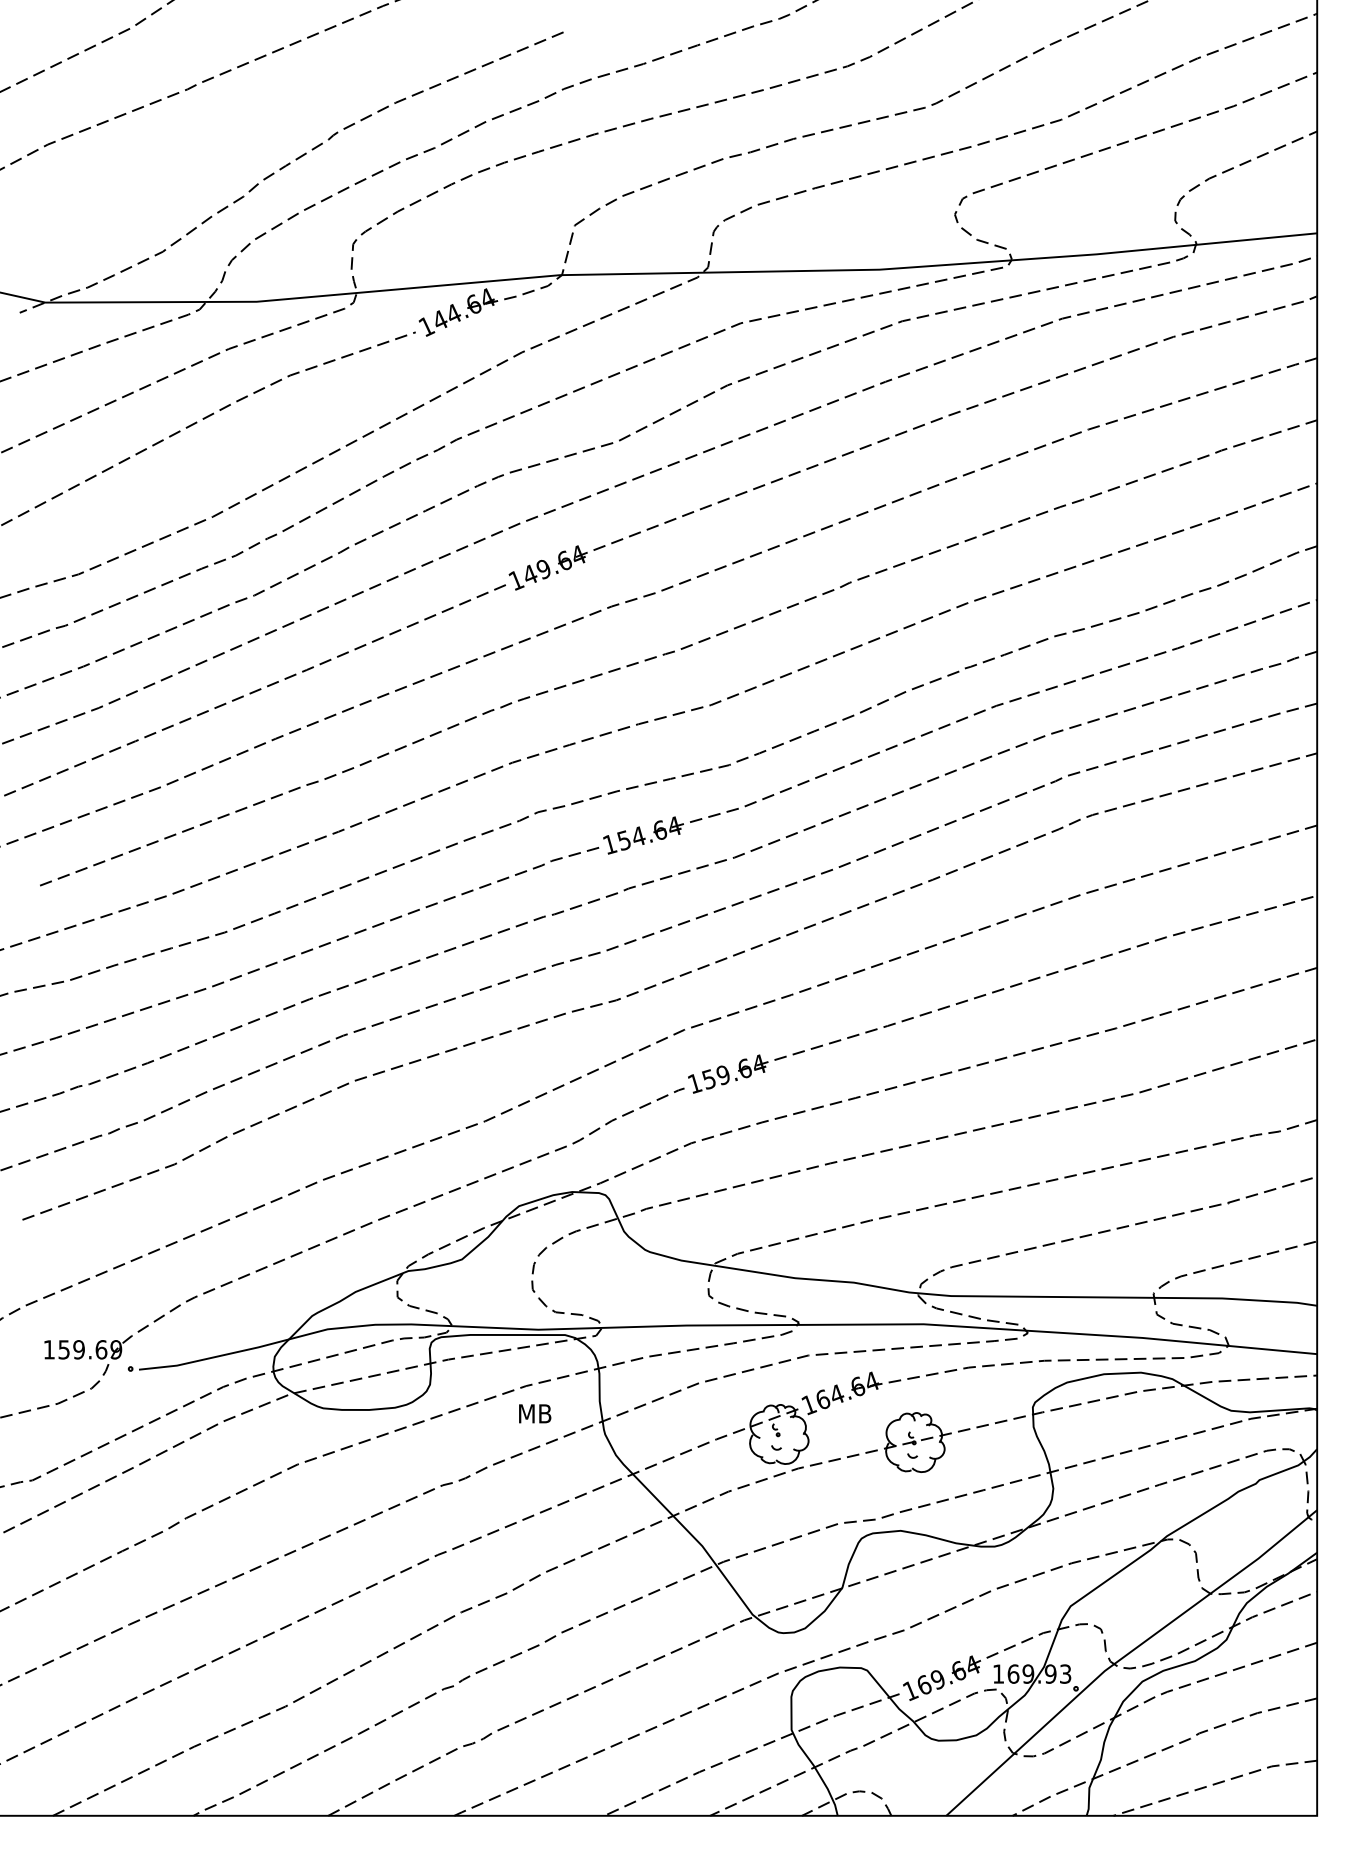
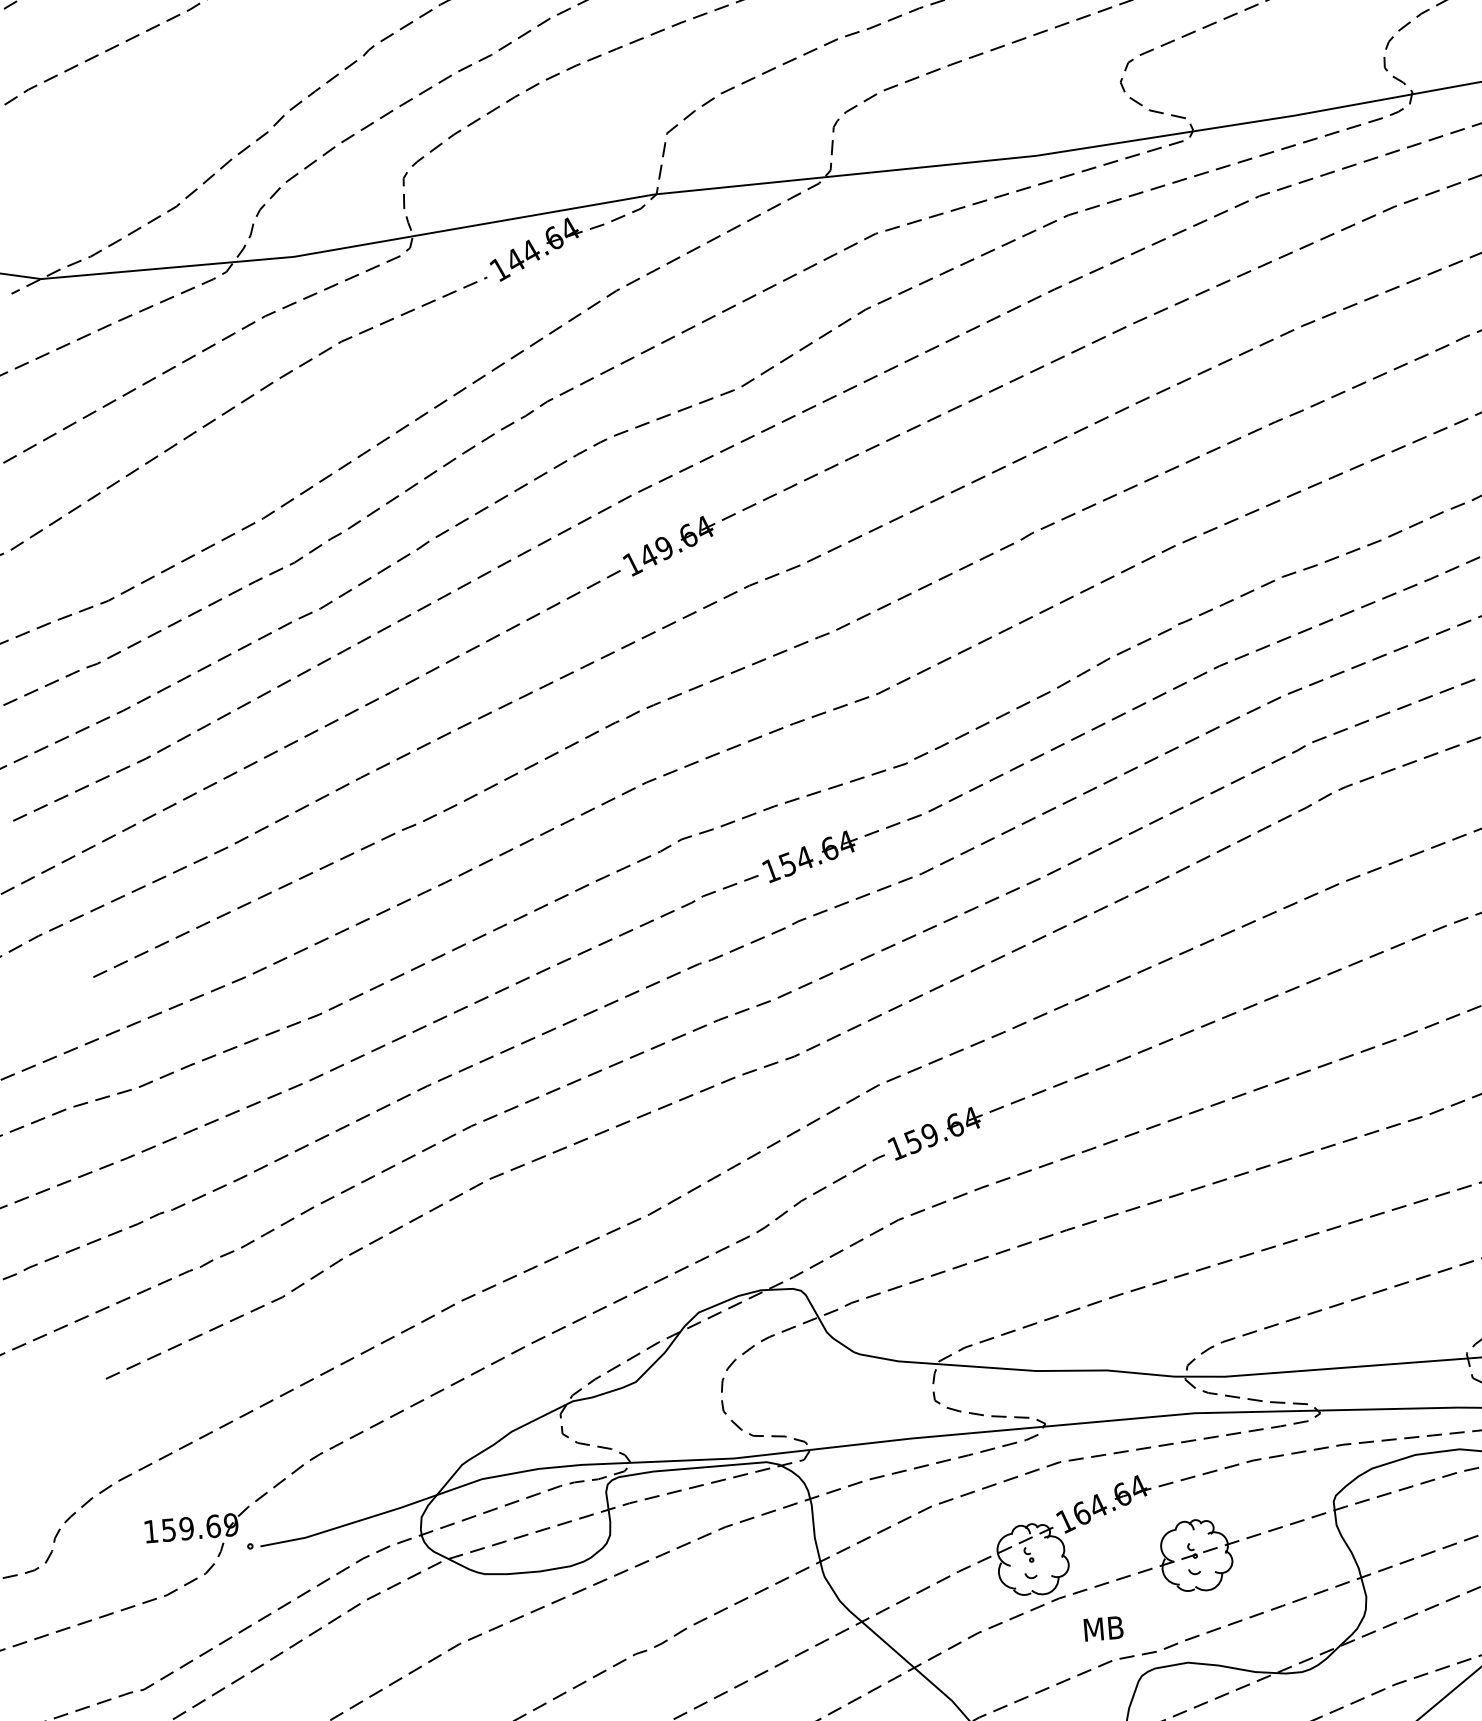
text: (535, 1413) -> (1104, 1628), moved

